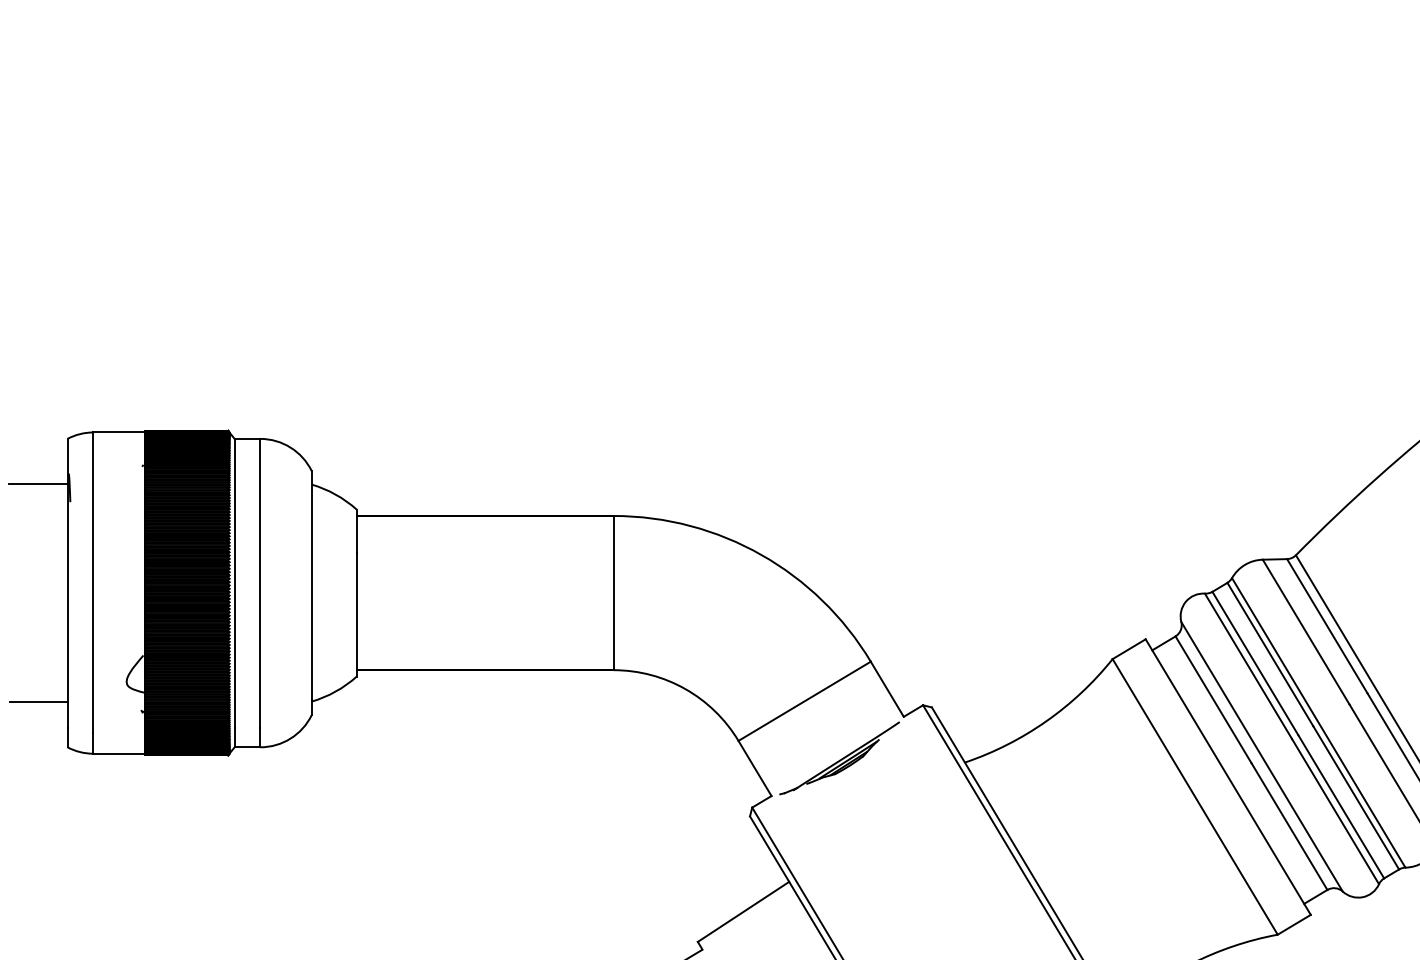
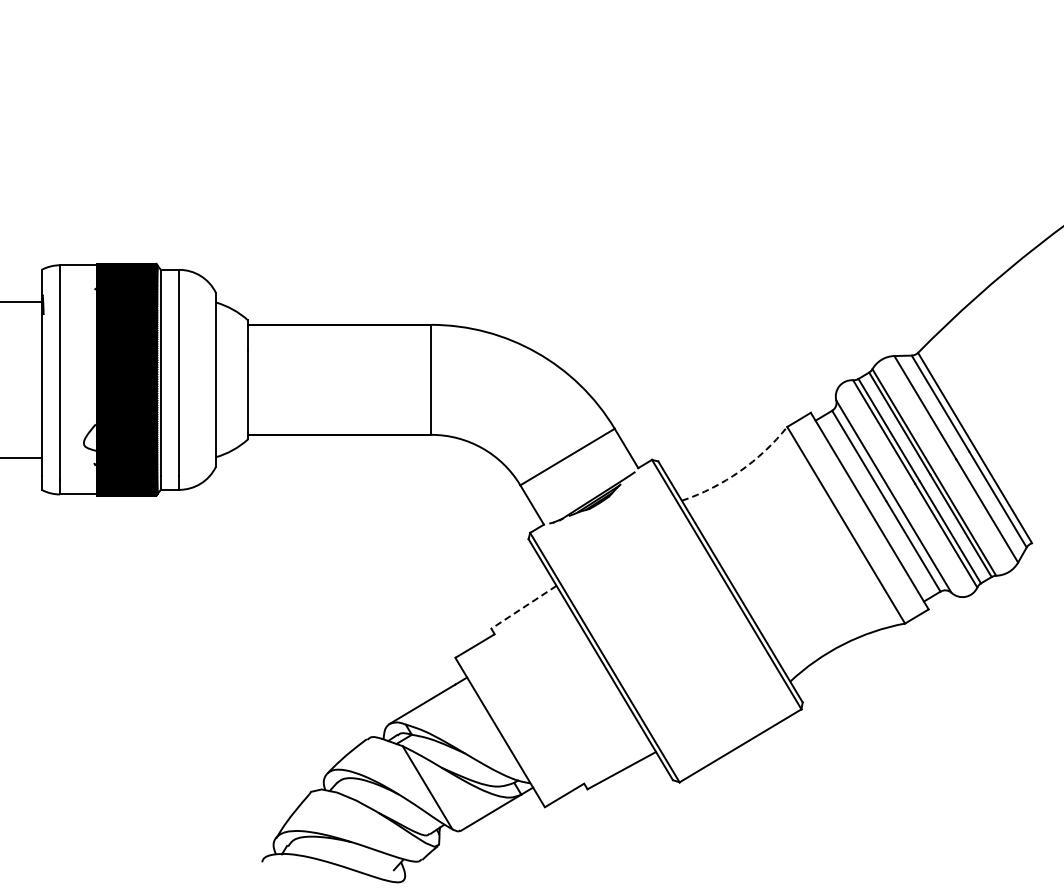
arc: (1045, 721) -> (739, 471), solid -> dashed
line: (742, 912) -> (523, 607), solid -> dashed

